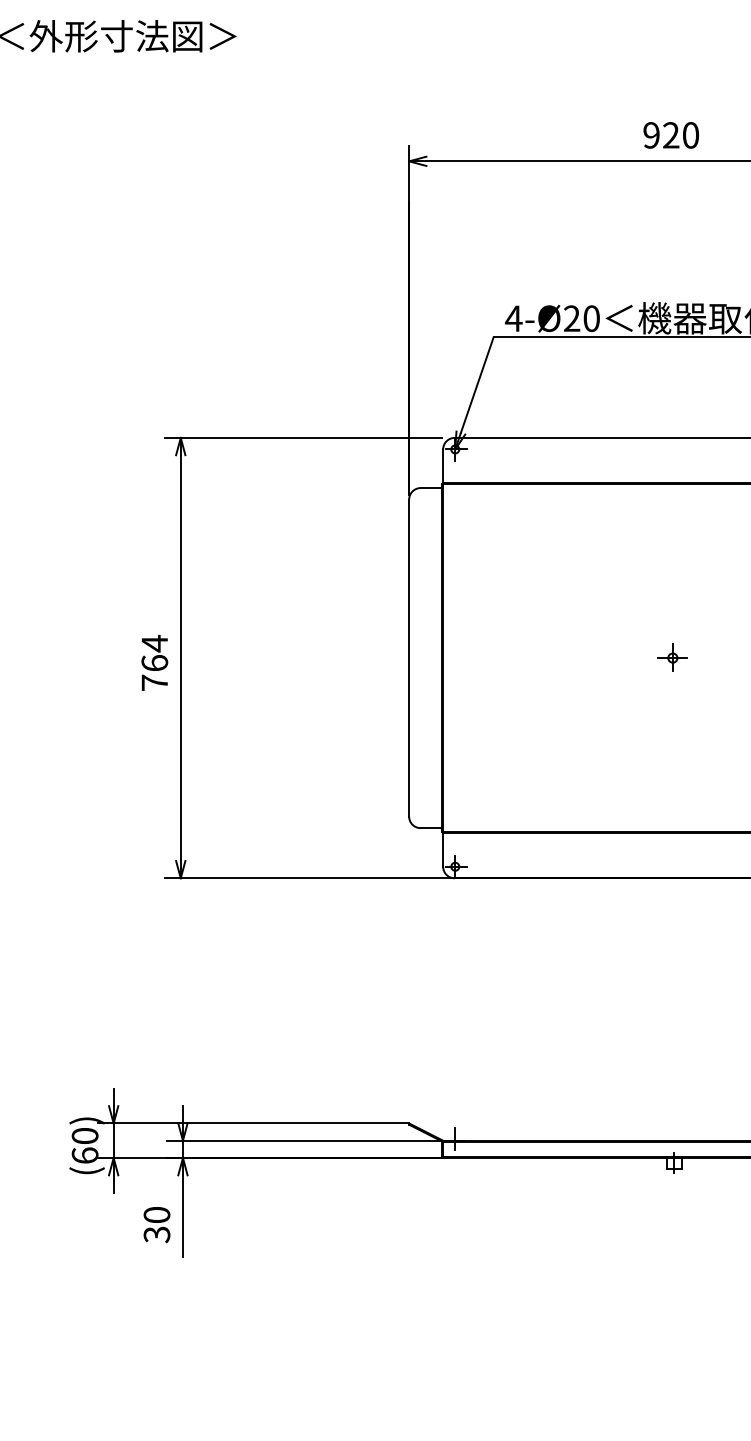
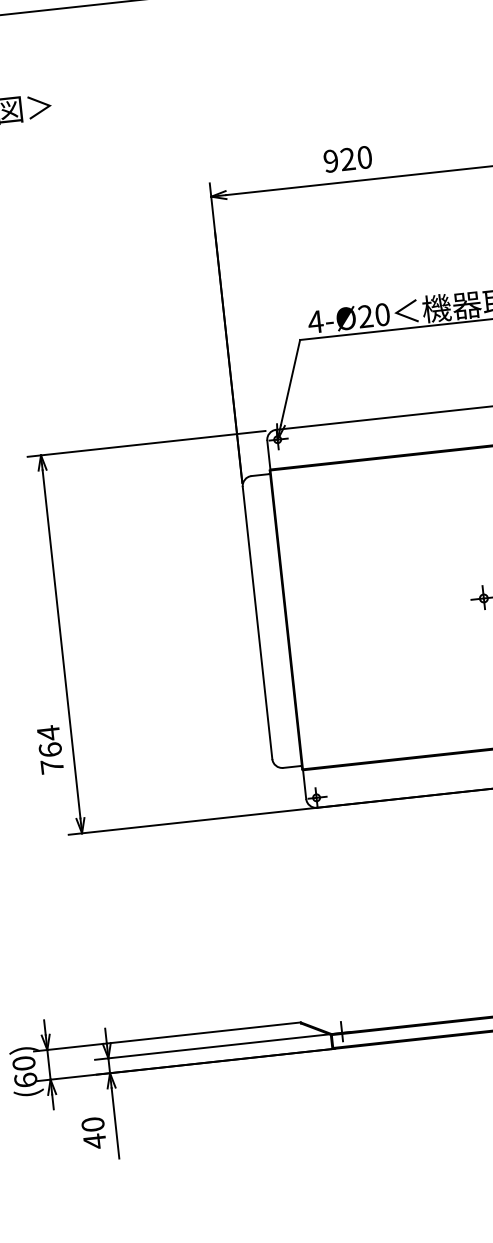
text: (670, 135) -> (347, 159), moved
text: (154, 662) -> (50, 749), moved
text: (156, 1234) -> (94, 1141), 30 -> 40

